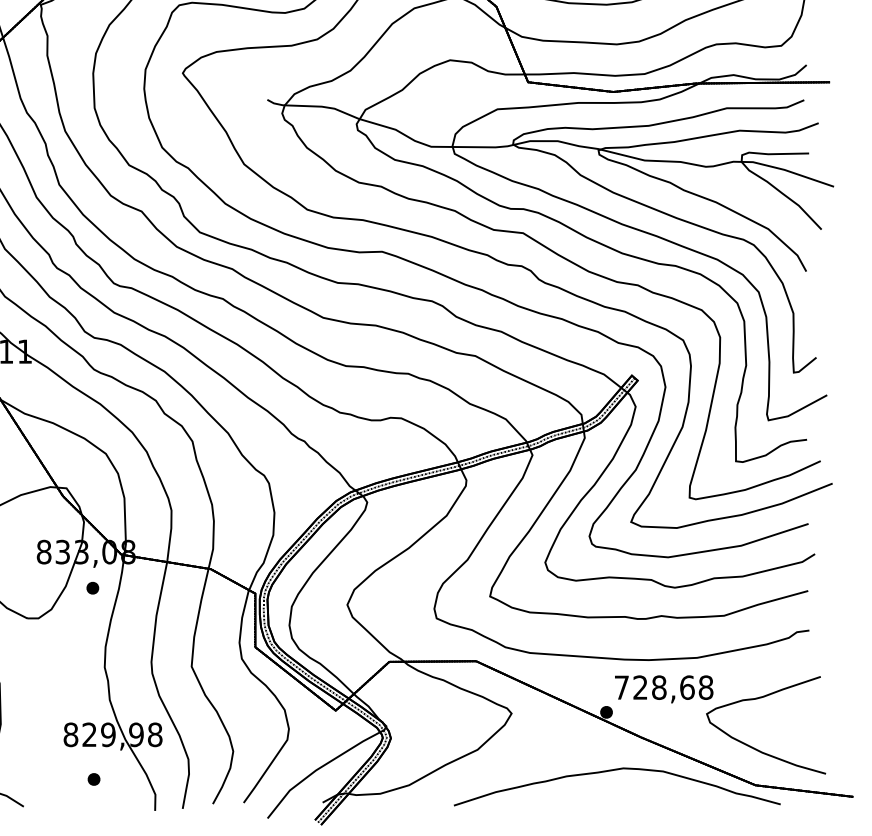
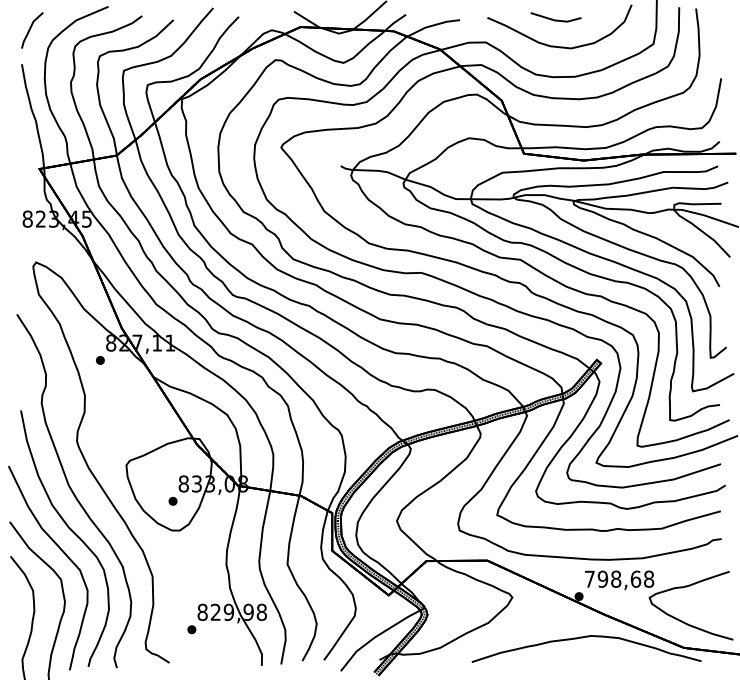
part: (92, 588) -> (172, 501), moved
text: (639, 686) -> (602, 578), 728,68 -> 798,68
part: (93, 779) -> (191, 629), moved

